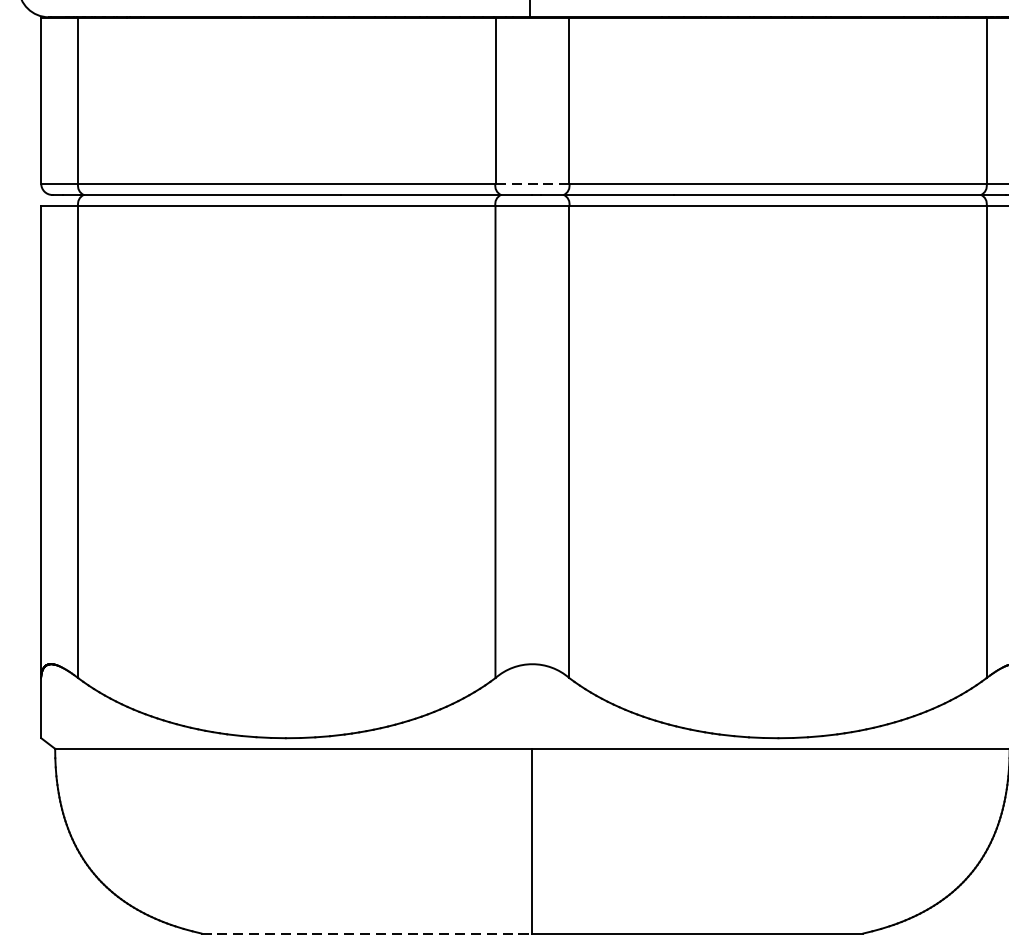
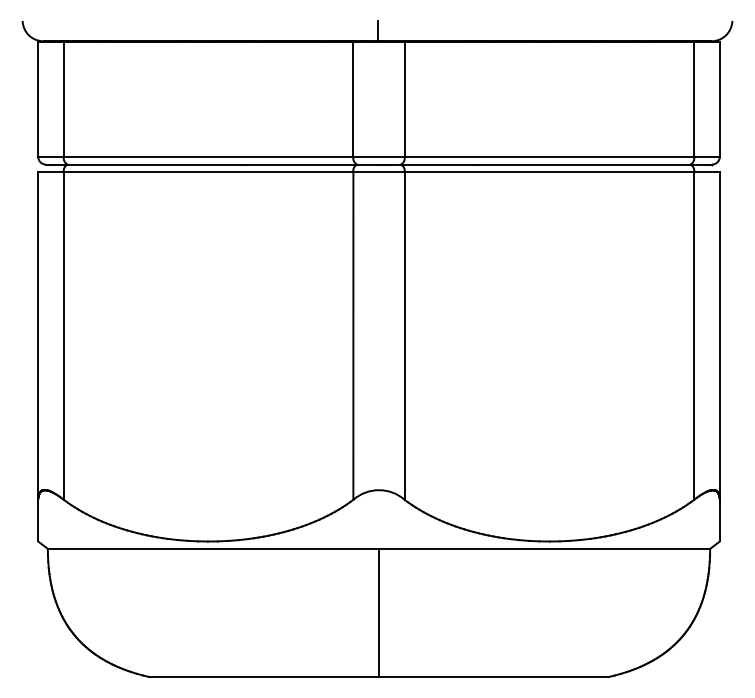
line: (533, 183) -> (379, 156), dashed -> solid
line: (367, 934) -> (264, 677), dashed -> solid

